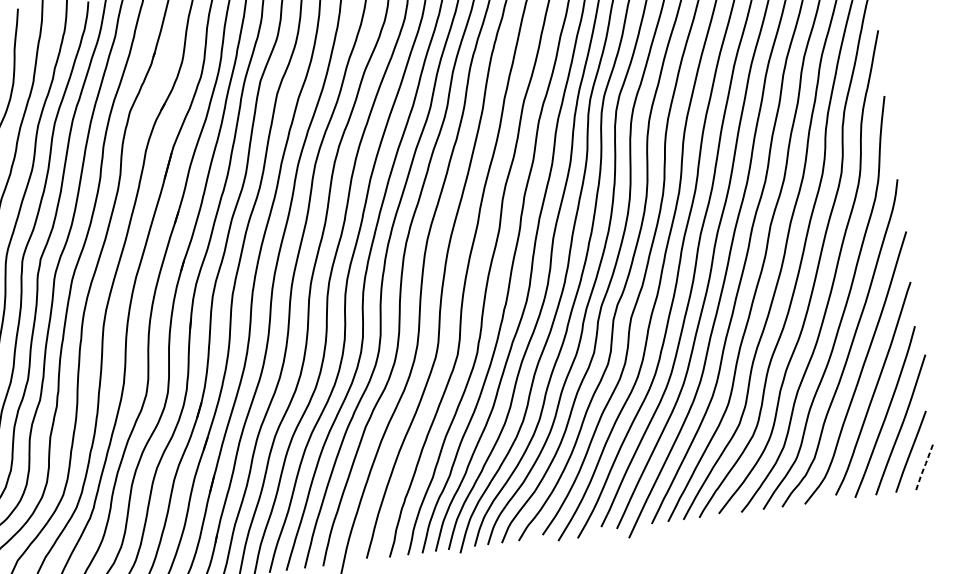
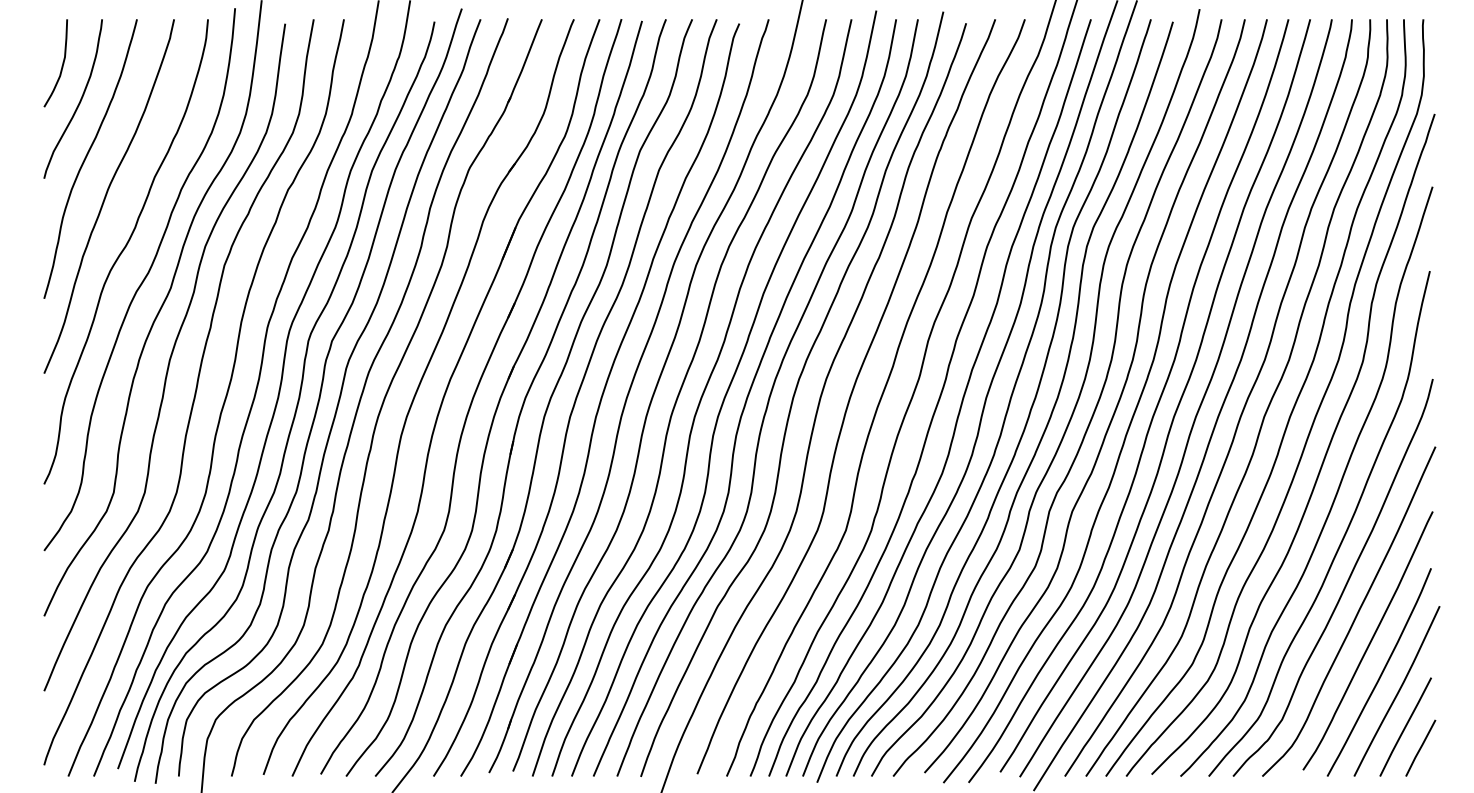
line: (924, 466) -> (1420, 748), dashed -> solid

